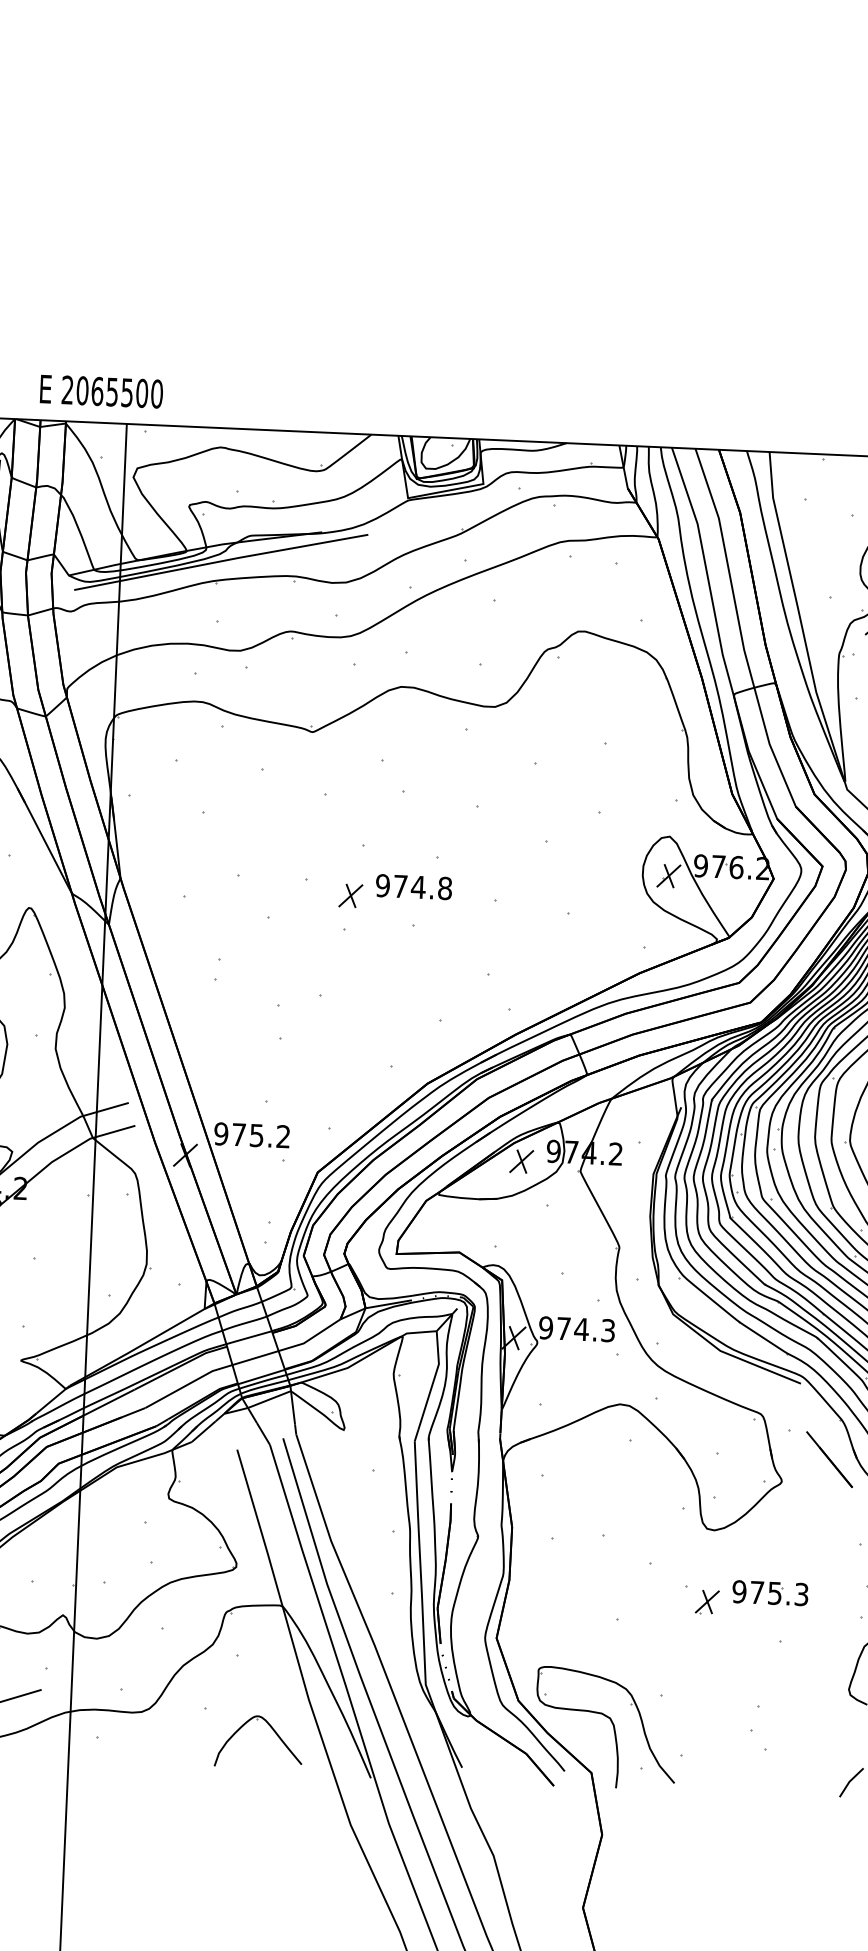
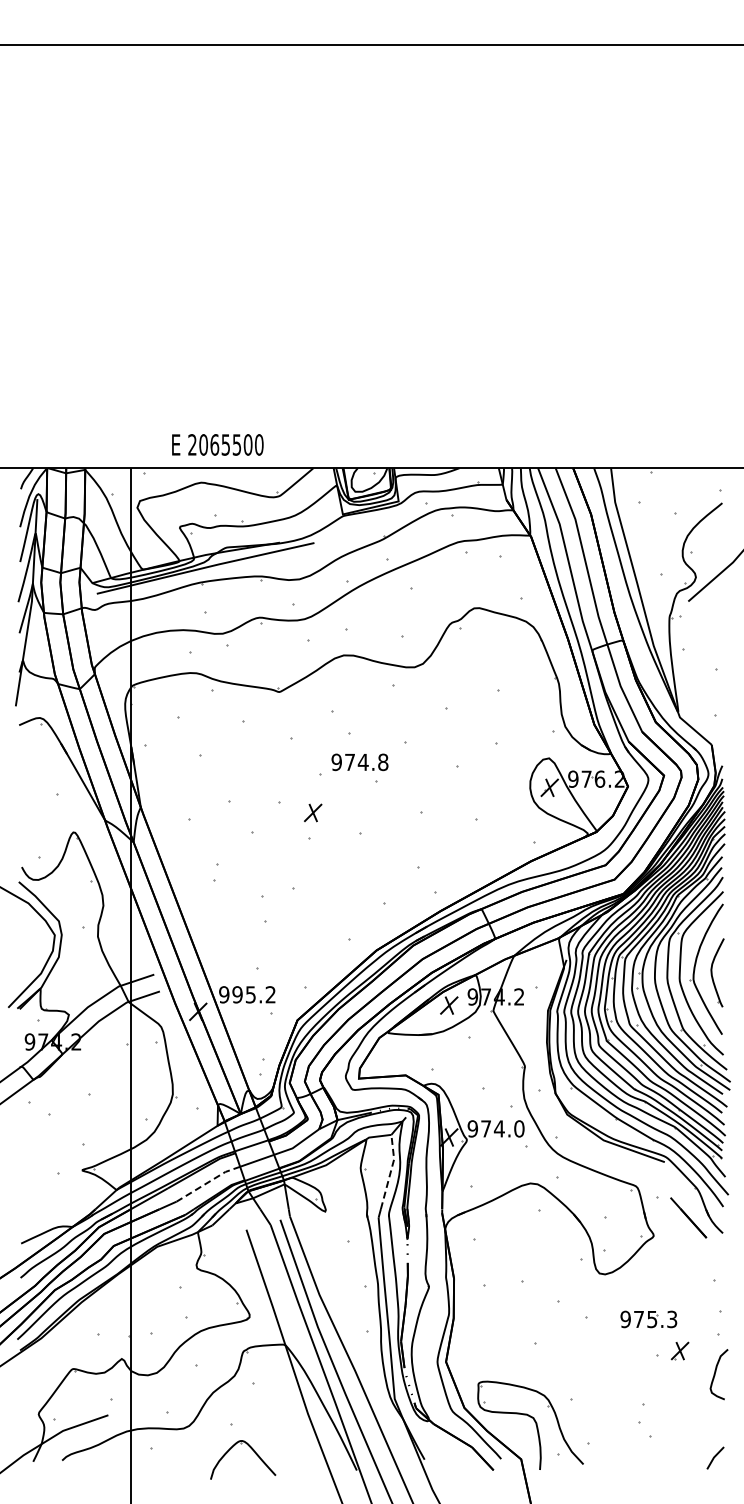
text: (101, 391) -> (217, 444), moved
text: (413, 887) -> (359, 762), moved
text: (238, 1134) -> (237, 994), 975.2 -> 995.2
text: (608, 1330) -> (519, 1128), 974.3 -> 974.0
line: (433, 1380) -> (390, 1171), solid -> dashed
line: (187, 1384) -> (207, 1182), solid -> dashed
part: (706, 1601) -> (679, 1350), moved
part: (271, 1729) -> (252, 1450), moved

